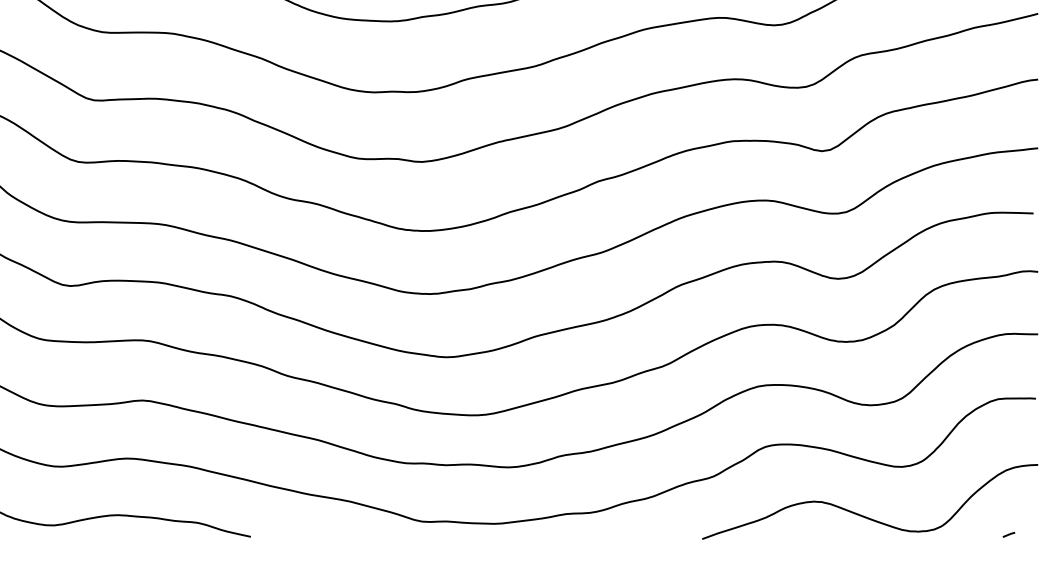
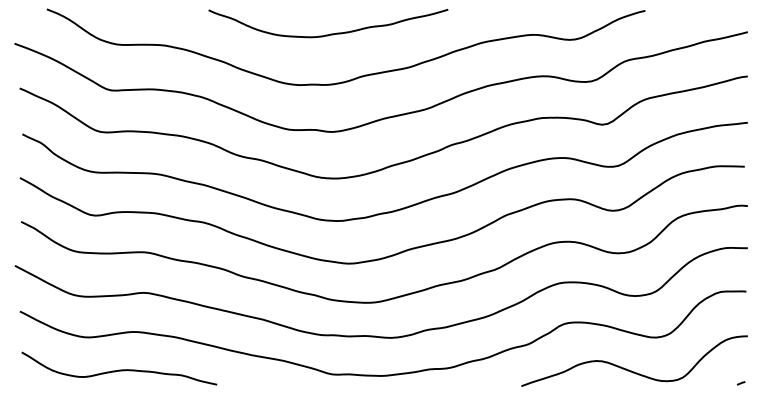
line: (1009, 535) -> (741, 383), moved

